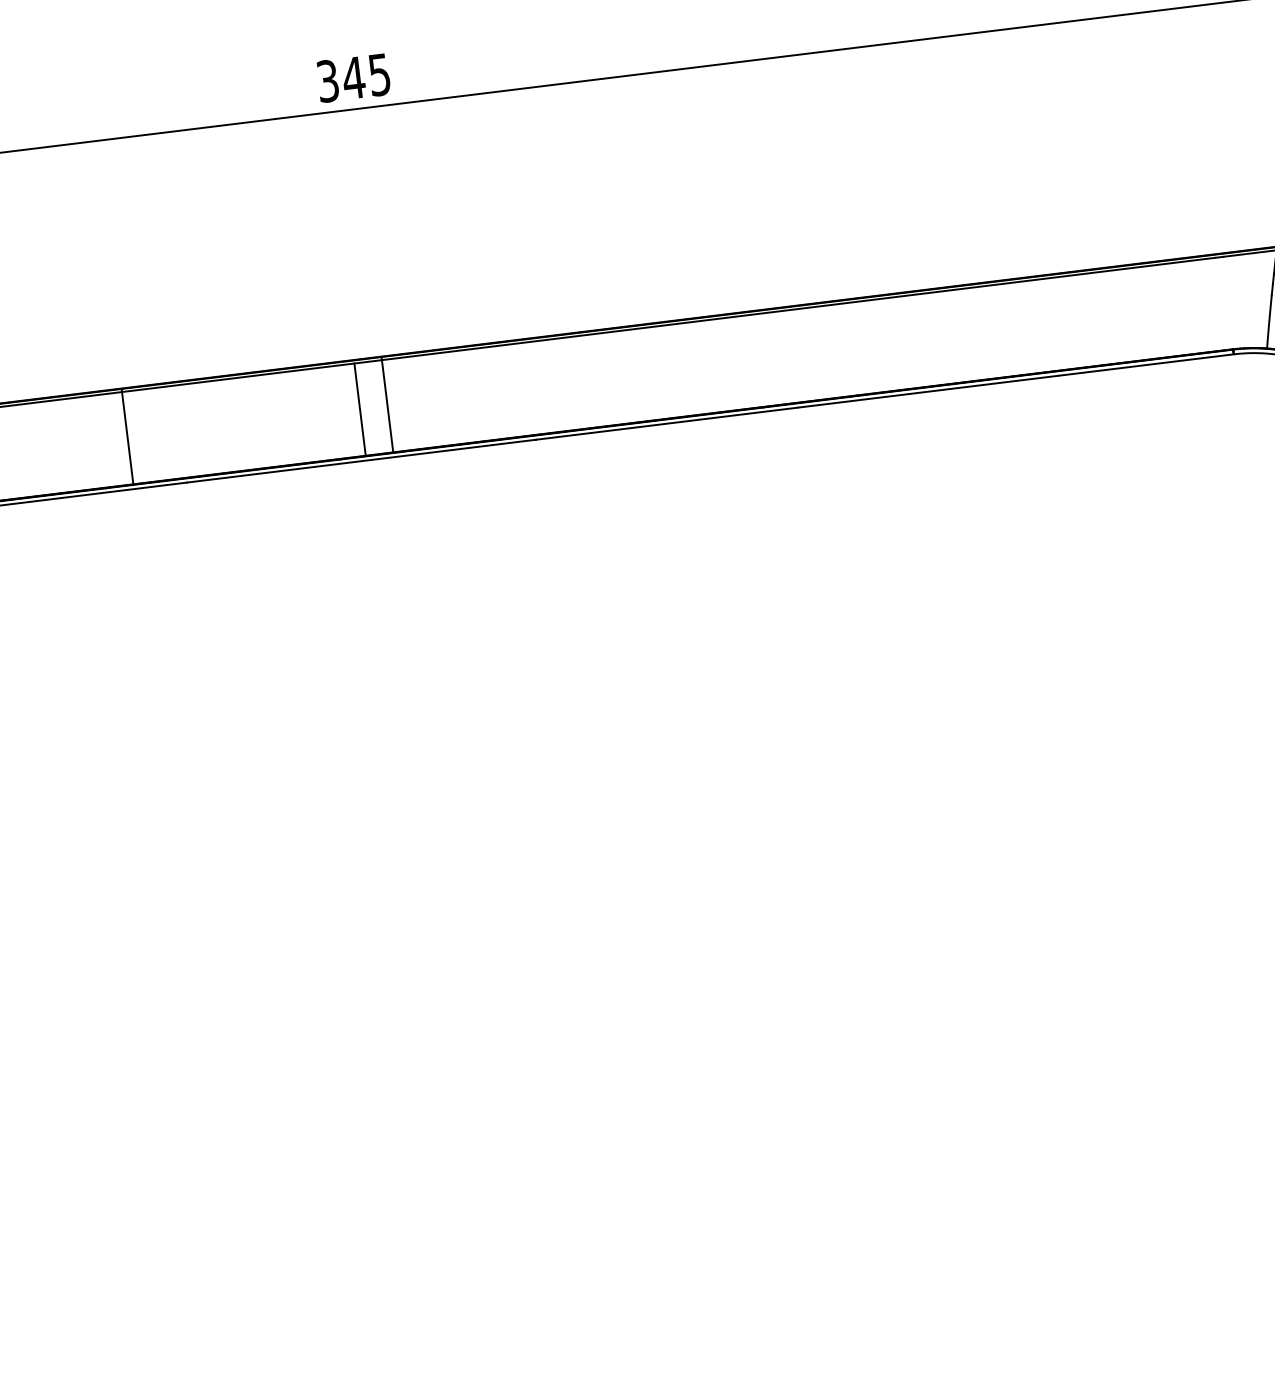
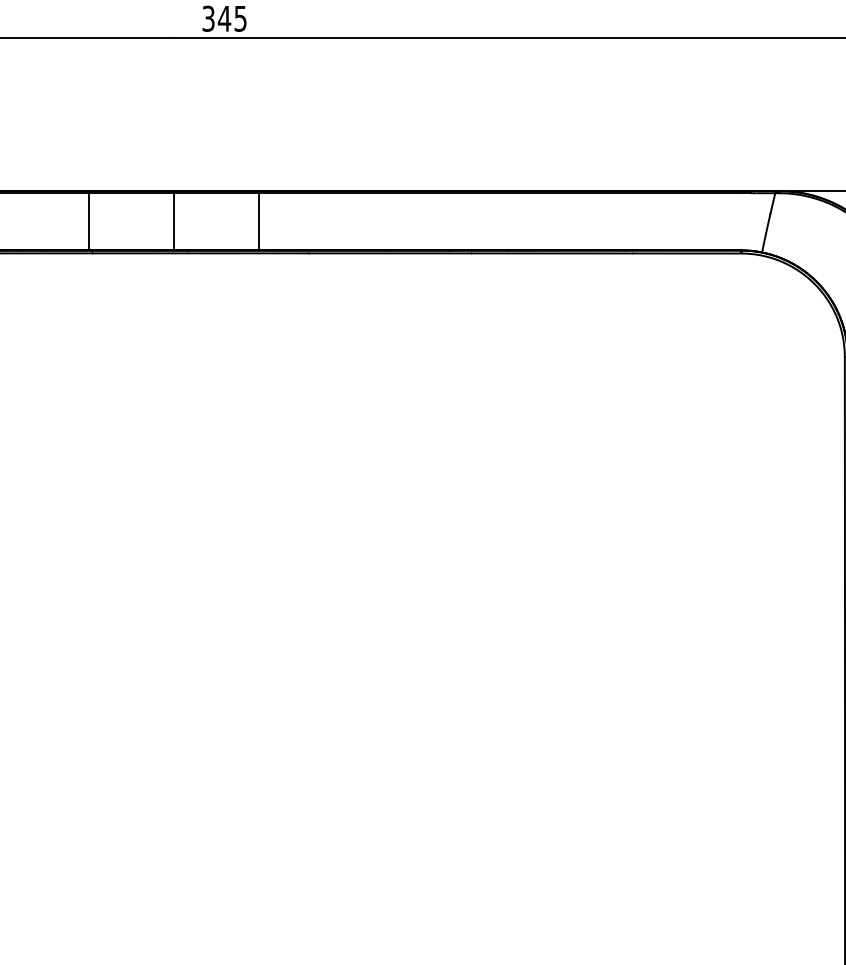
line: (387, 404) -> (258, 220), moved
line: (359, 409) -> (173, 221), moved
line: (127, 436) -> (88, 220), moved

